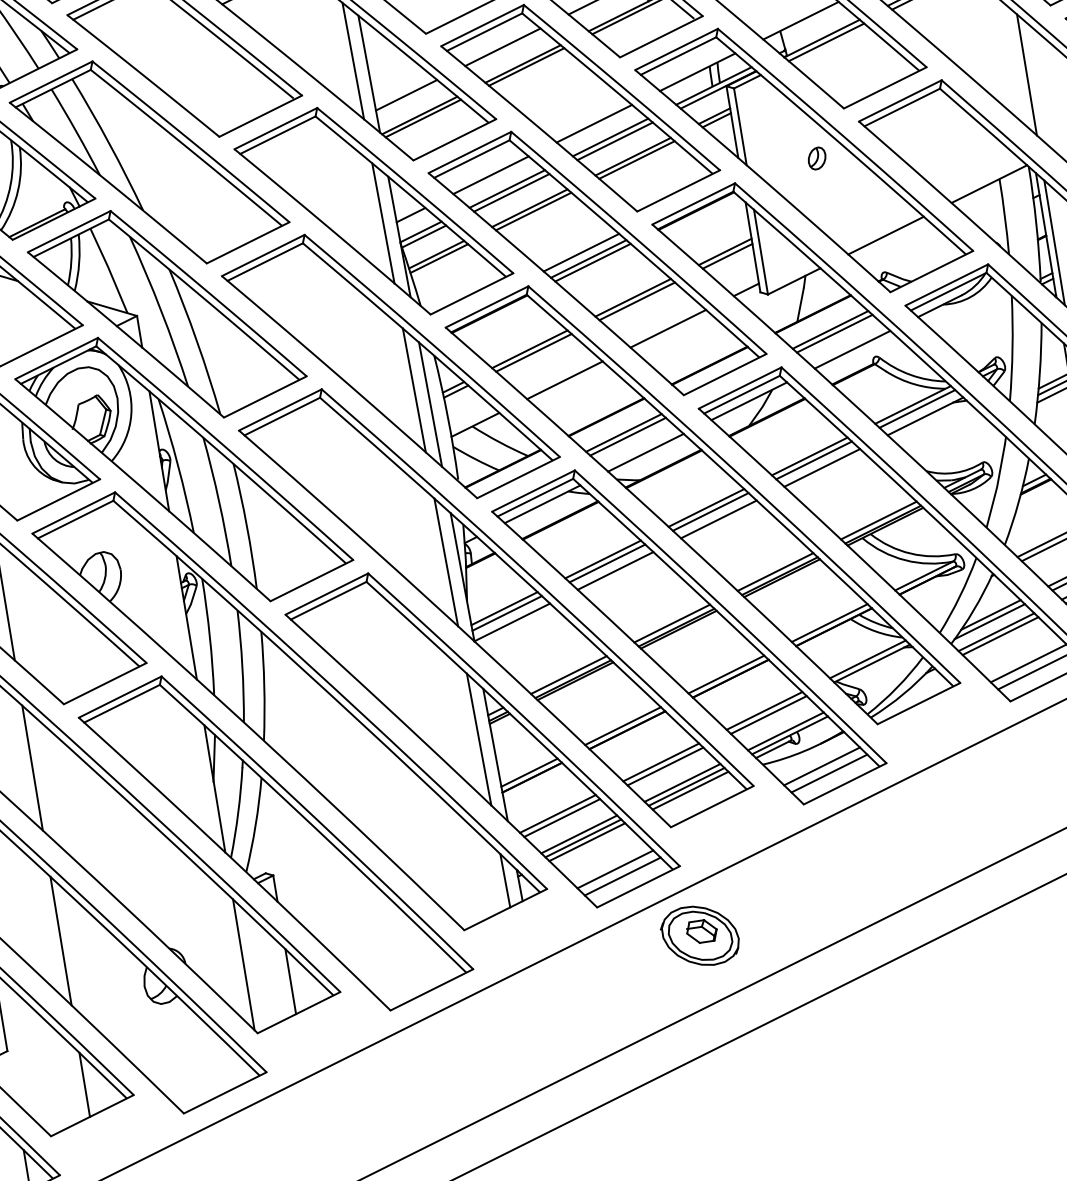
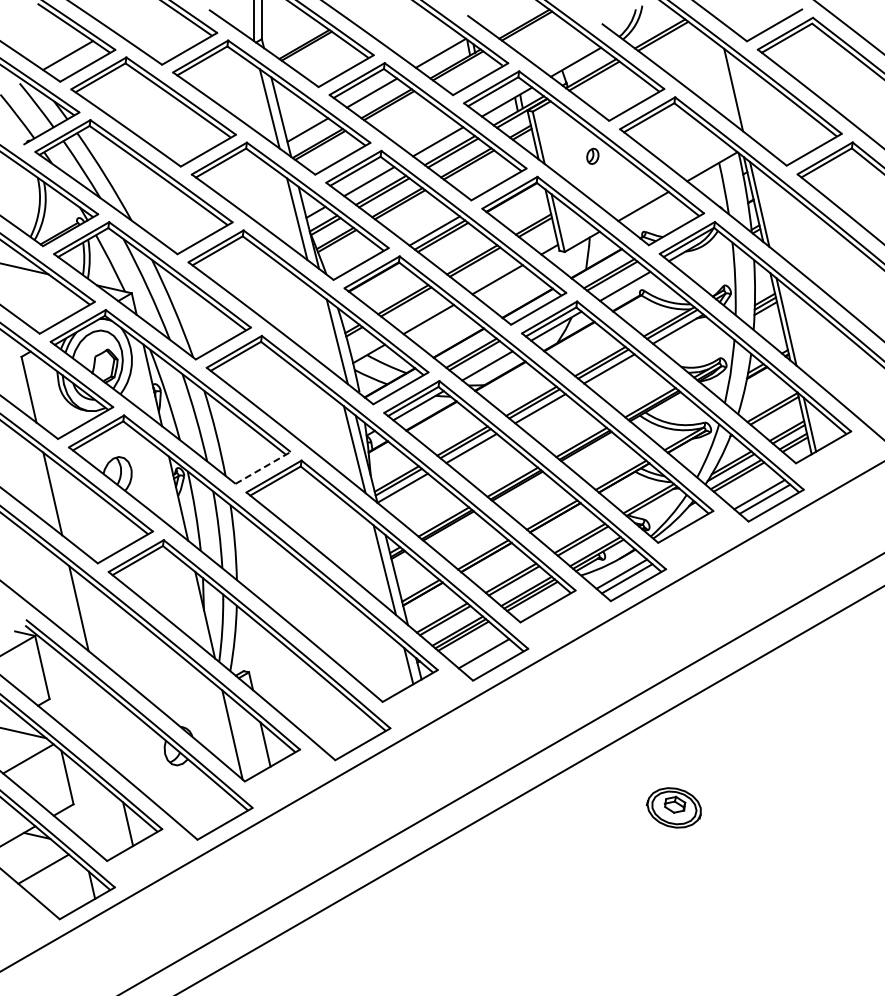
line: (414, 389) -> (325, 332), removed
line: (312, 580) -> (263, 467), solid -> dashed
line: (623, 875) -> (489, 657), removed
part: (699, 935) -> (673, 807), moved
line: (60, 941) -> (105, 726), removed

